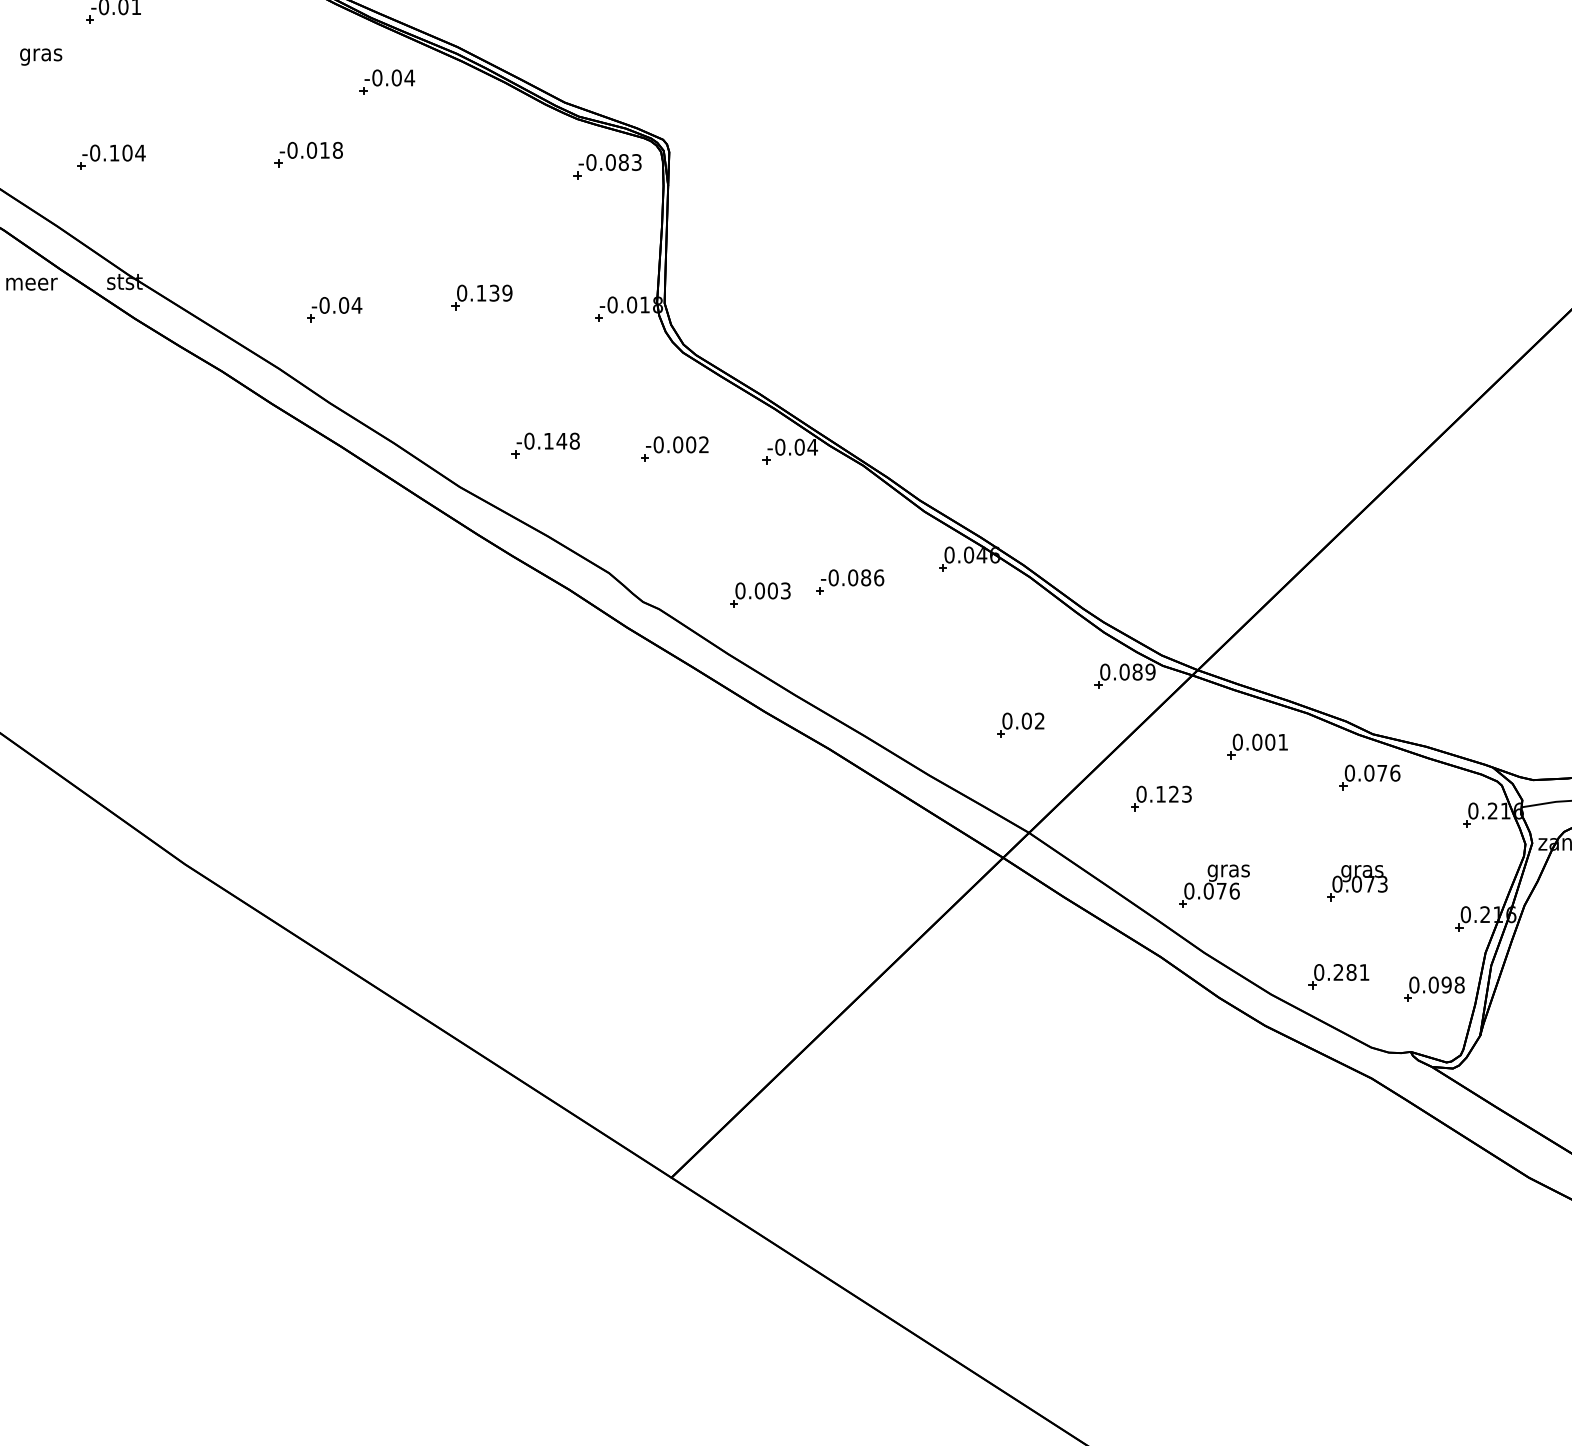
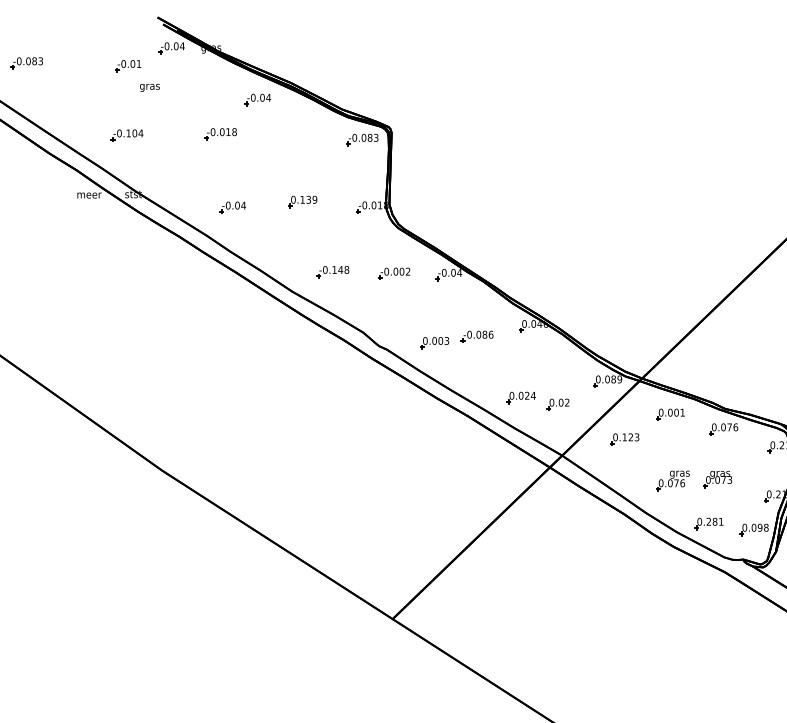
text: (40, 56) -> (149, 87), moved
part: (941, 710) -> (520, 397), added
part: (1213, 885) -> (672, 480), moved

